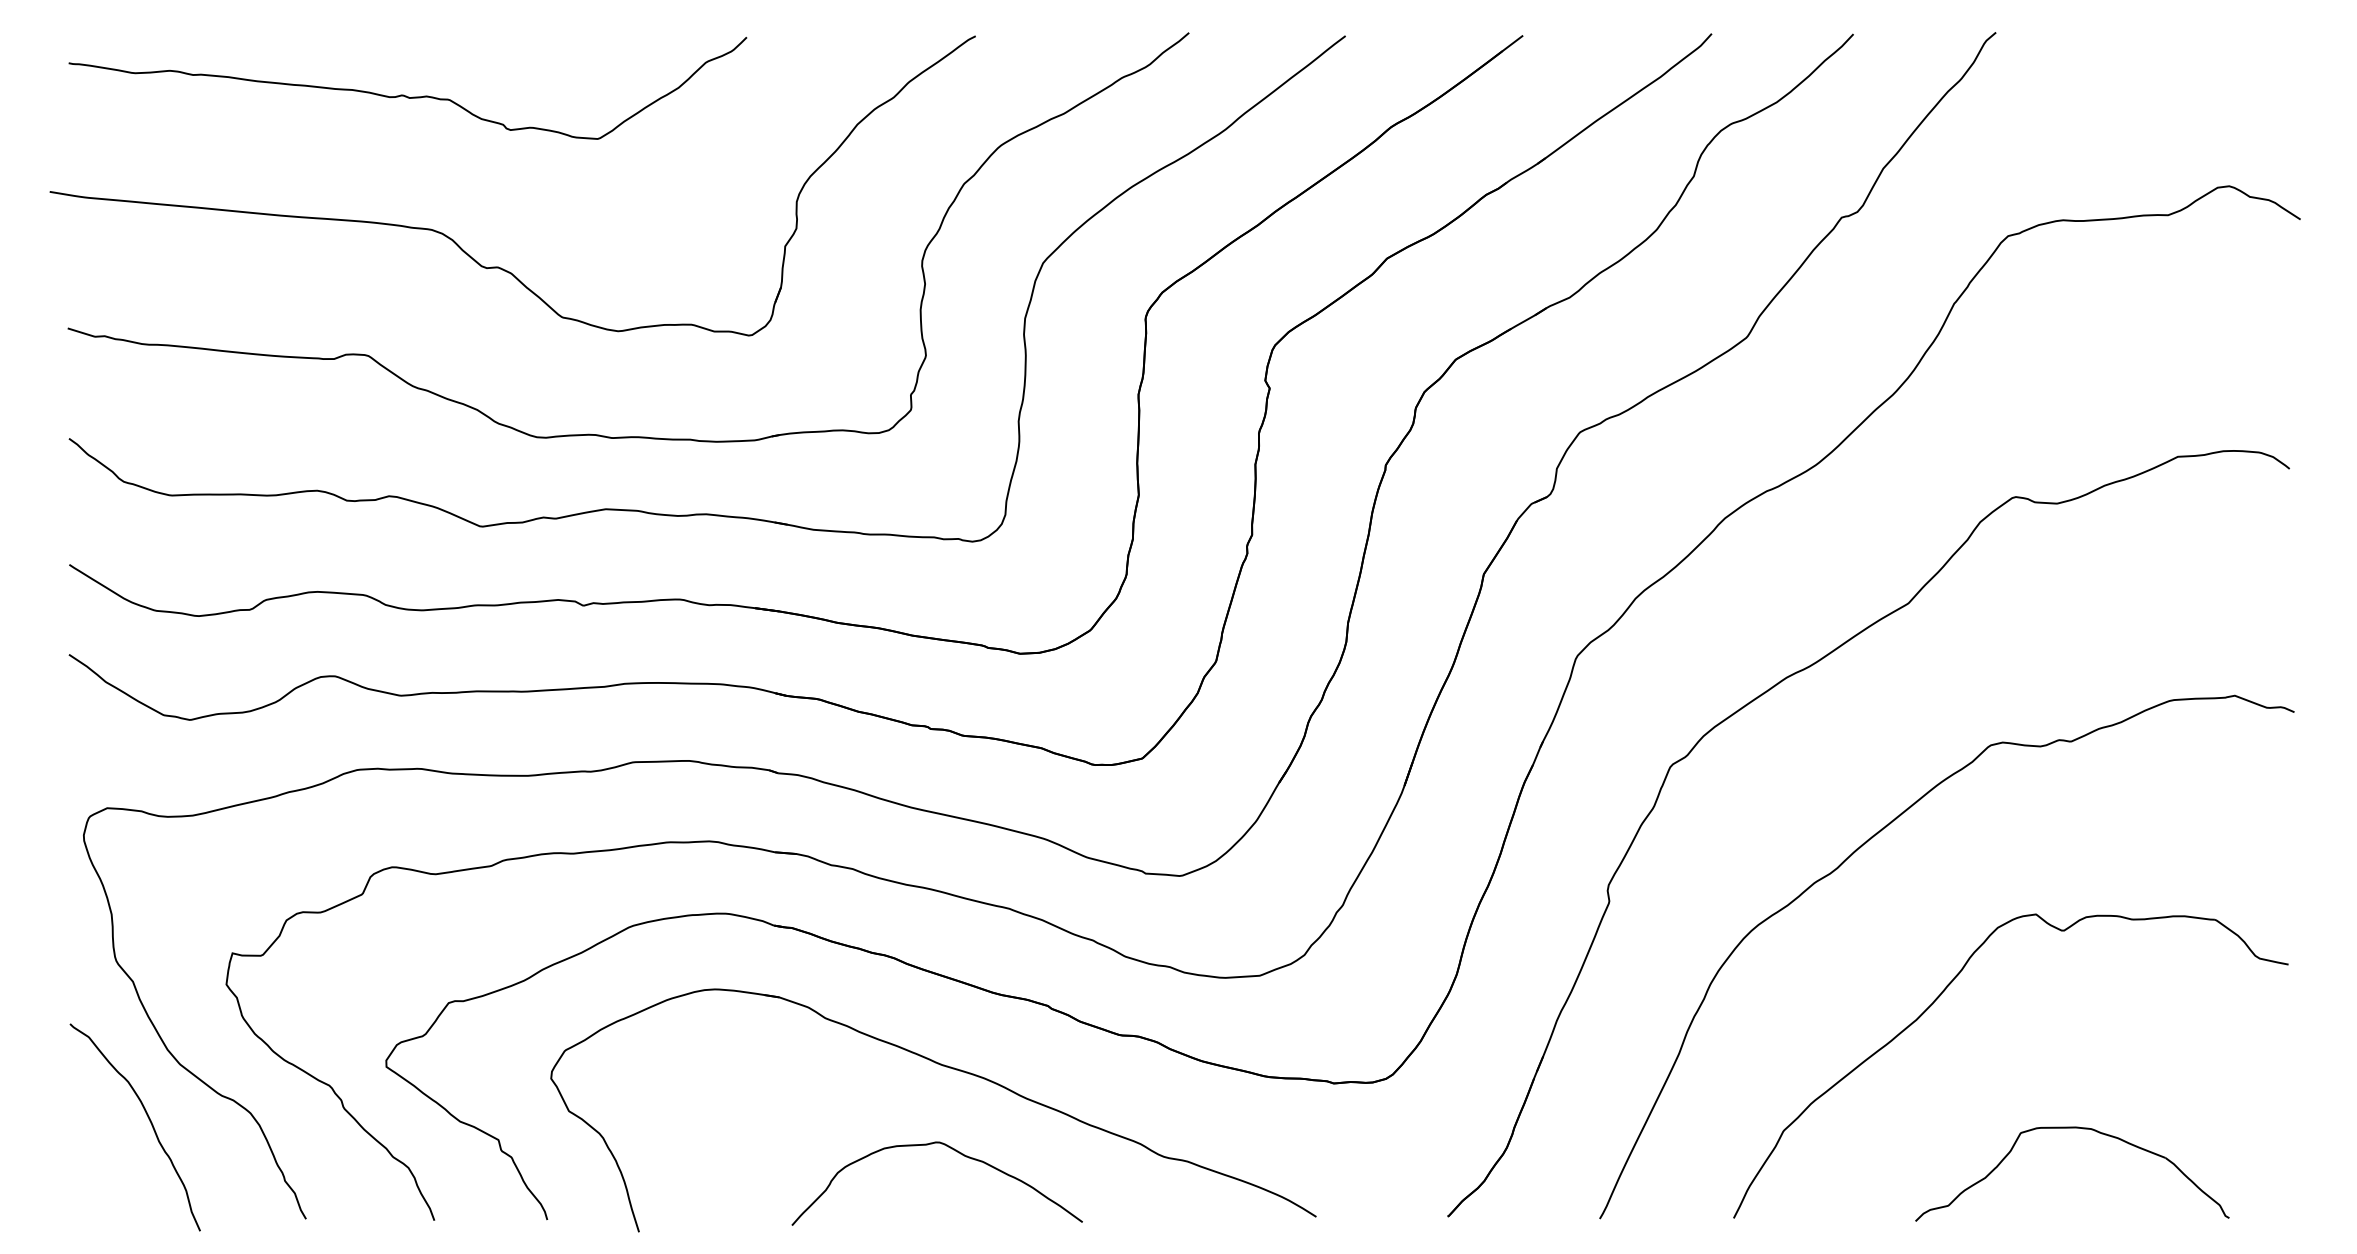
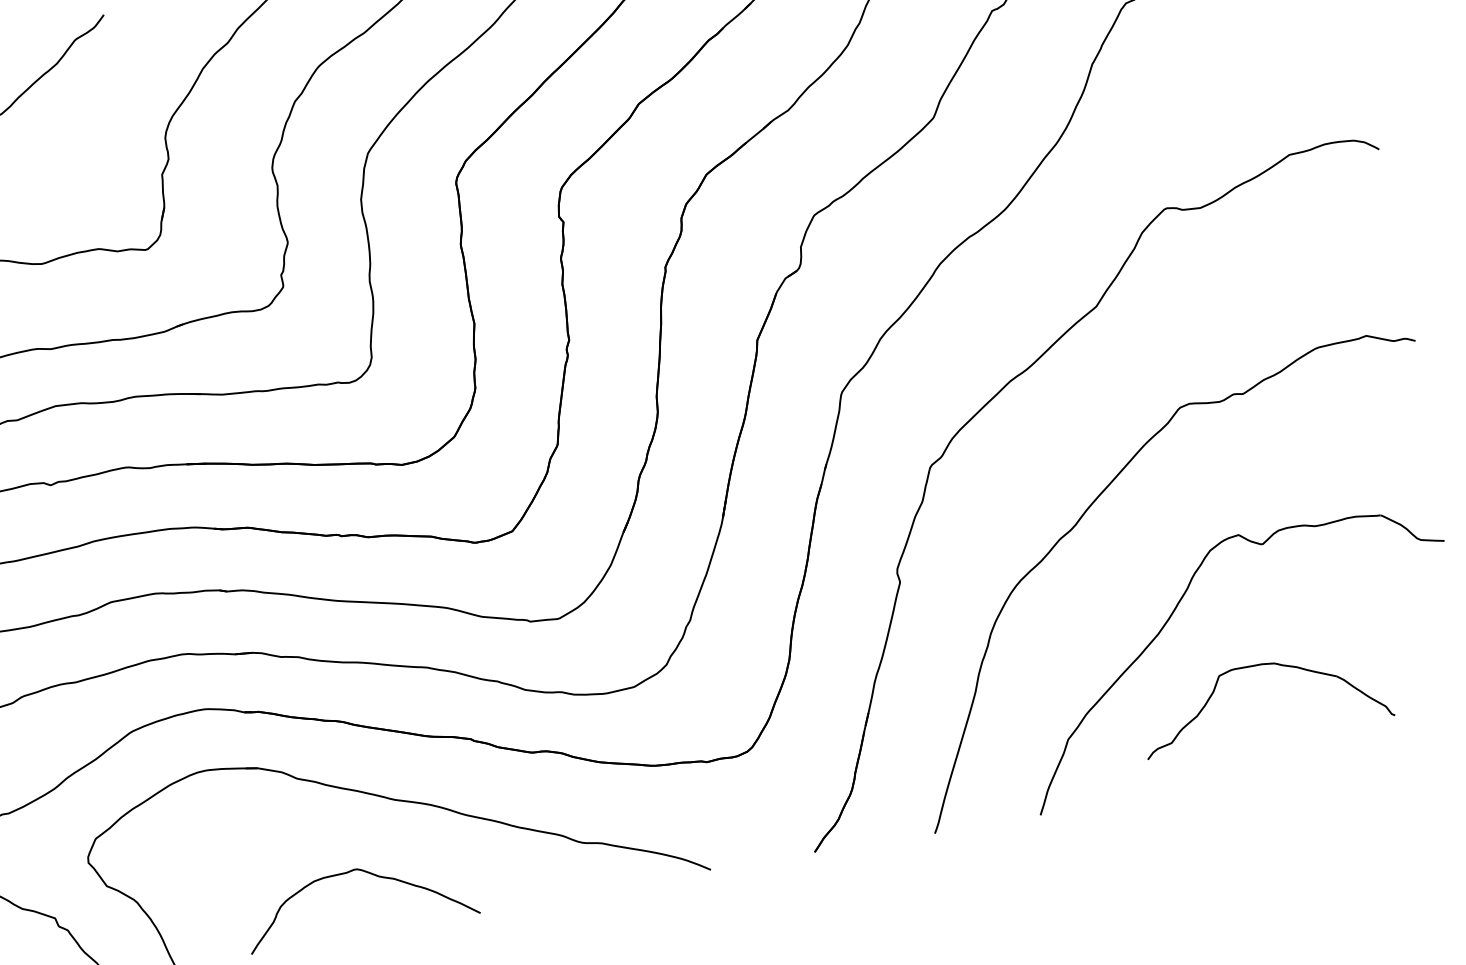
part: (2072, 1128) -> (1259, 665), moved
curve: (953, 1150) -> (369, 873), moved

